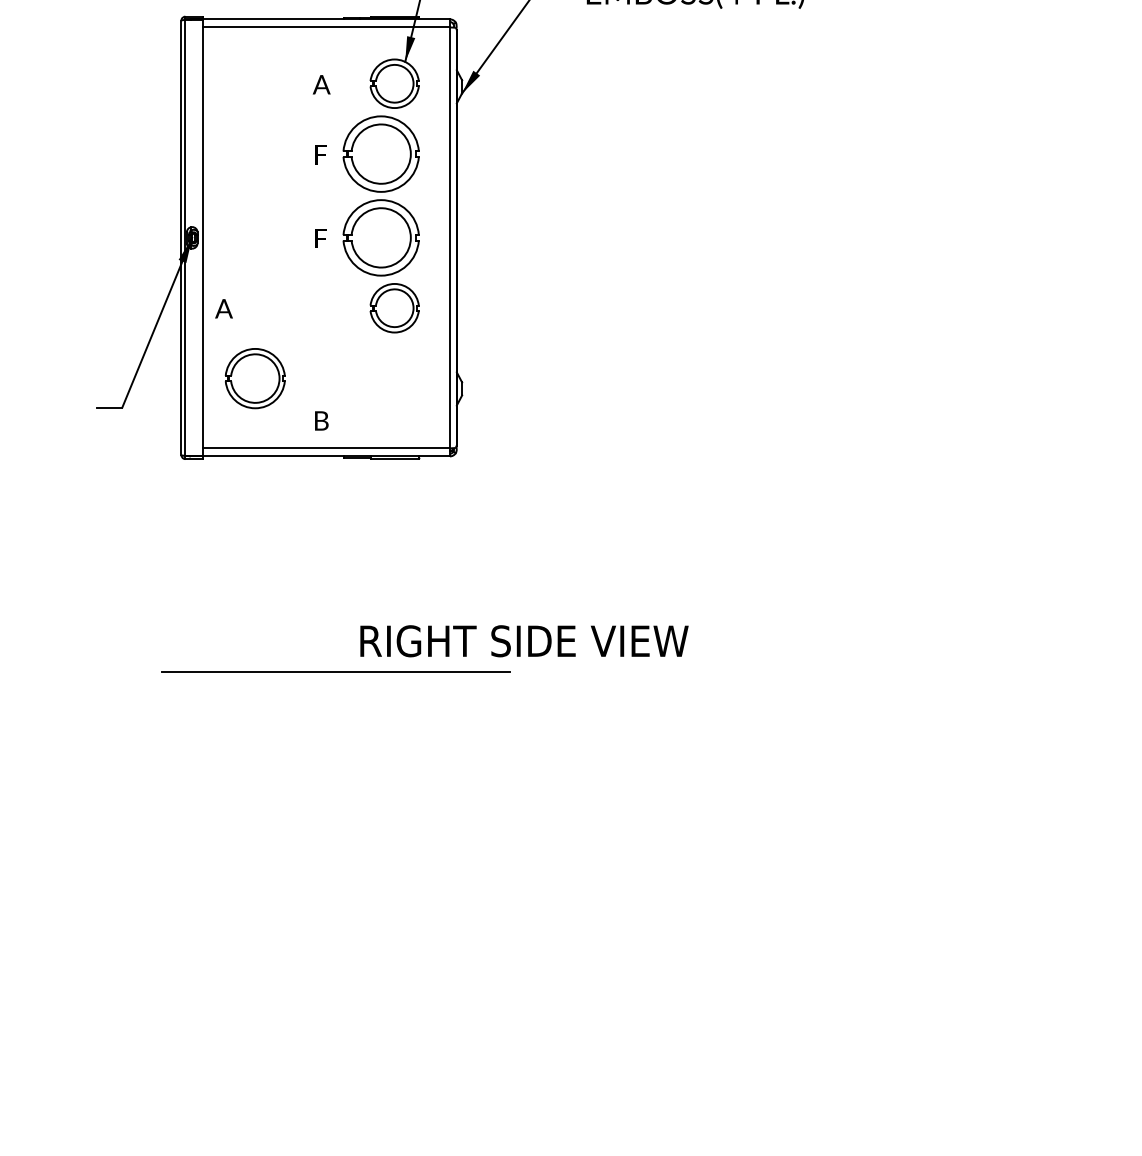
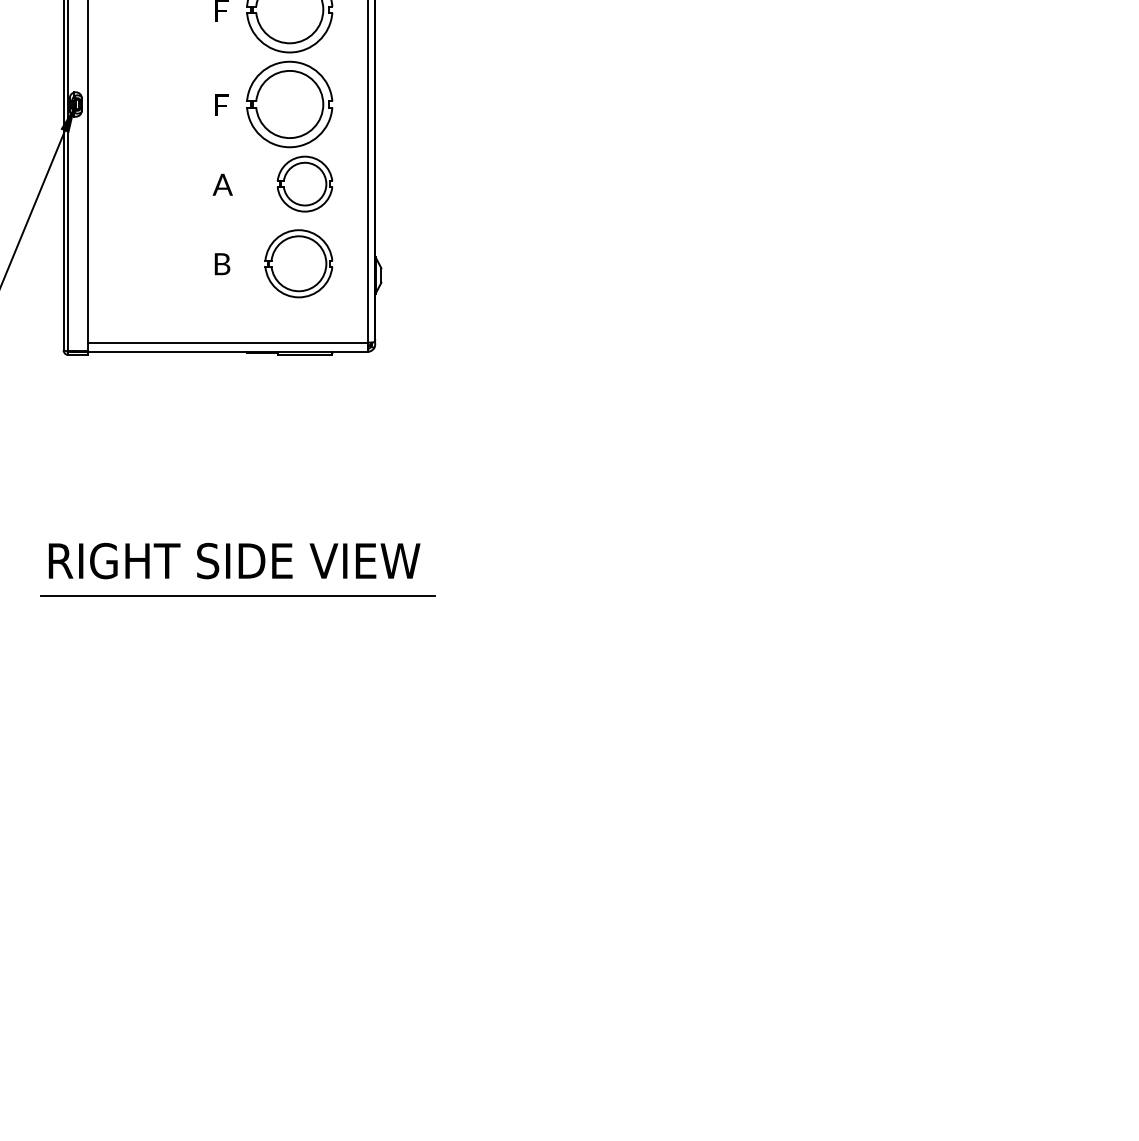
text: (223, 308) -> (222, 184), moved
part: (254, 378) -> (298, 263), moved
text: (321, 420) -> (222, 263), moved
text: (524, 641) -> (234, 561), moved

